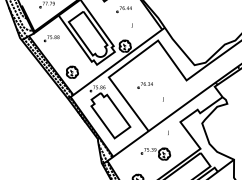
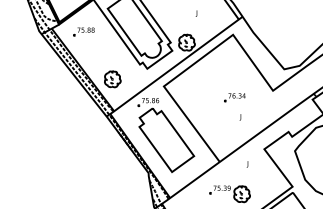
part: (144, 85) -> (233, 97), moved

